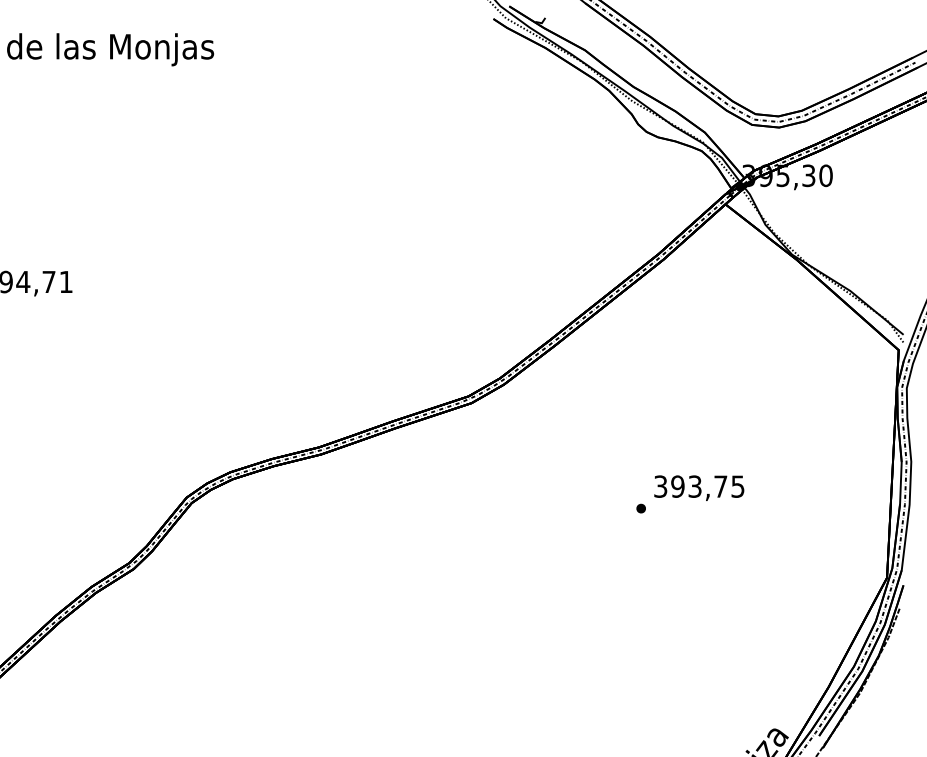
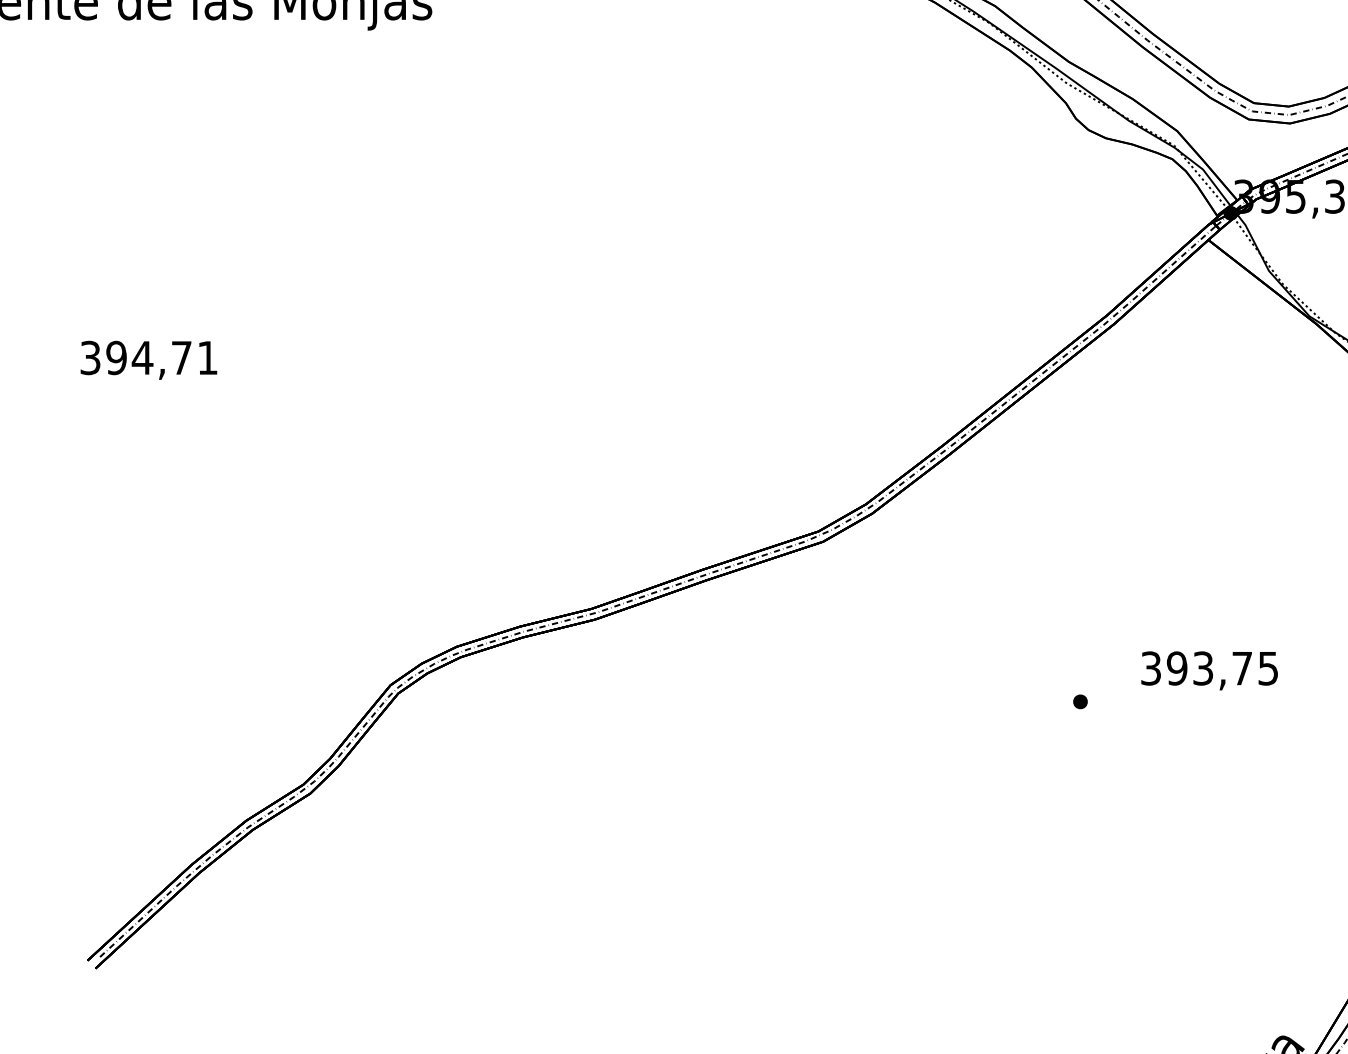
text: (699, 487) -> (1209, 669), moved

